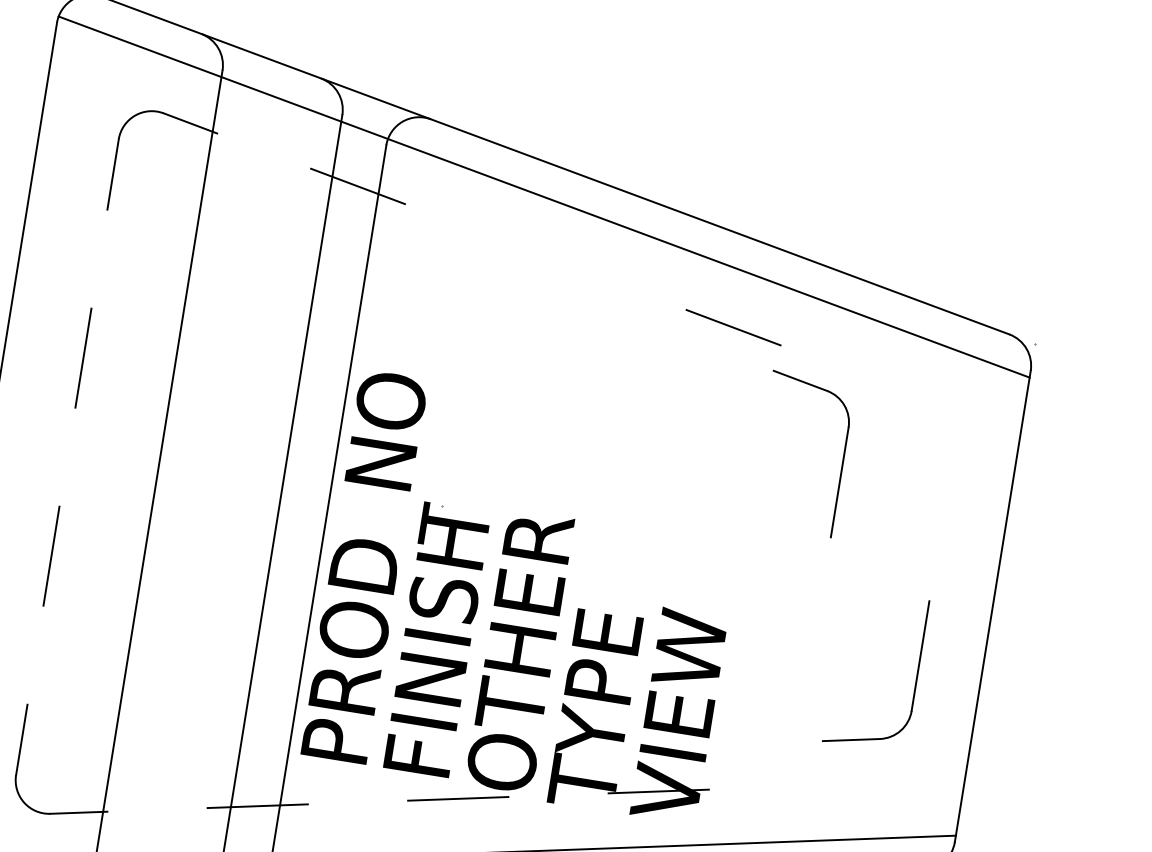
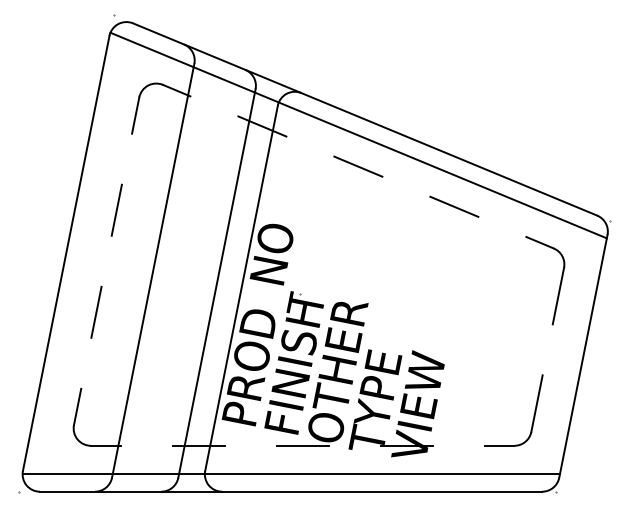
line: (546, 256) -> (358, 166), added
part: (840, 460) -> (559, 284), moved
part: (914, 677) -> (533, 414), moved

